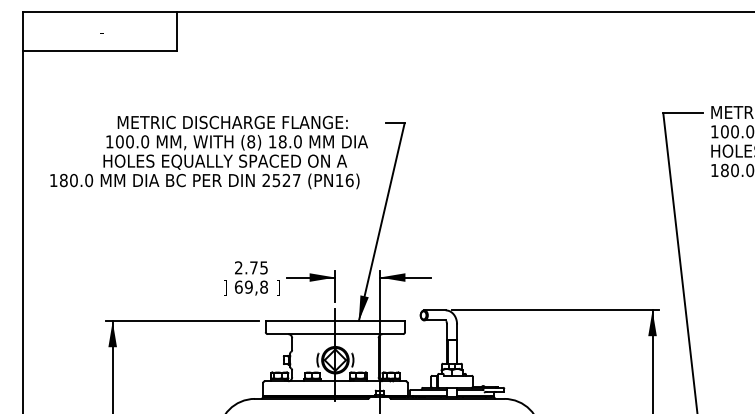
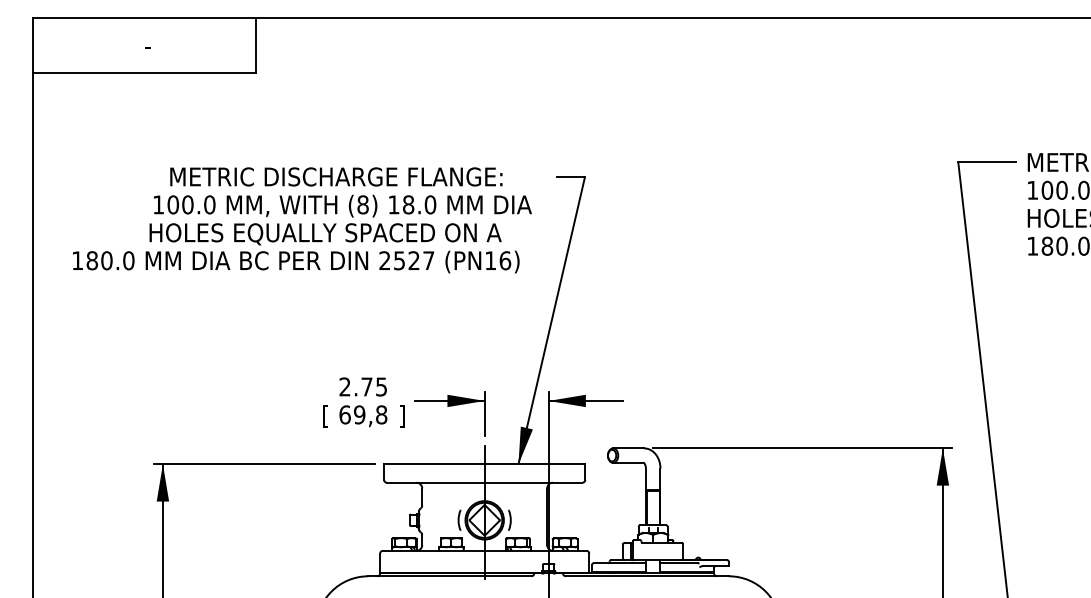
text: (225, 287) -> (325, 415), ] -> [

